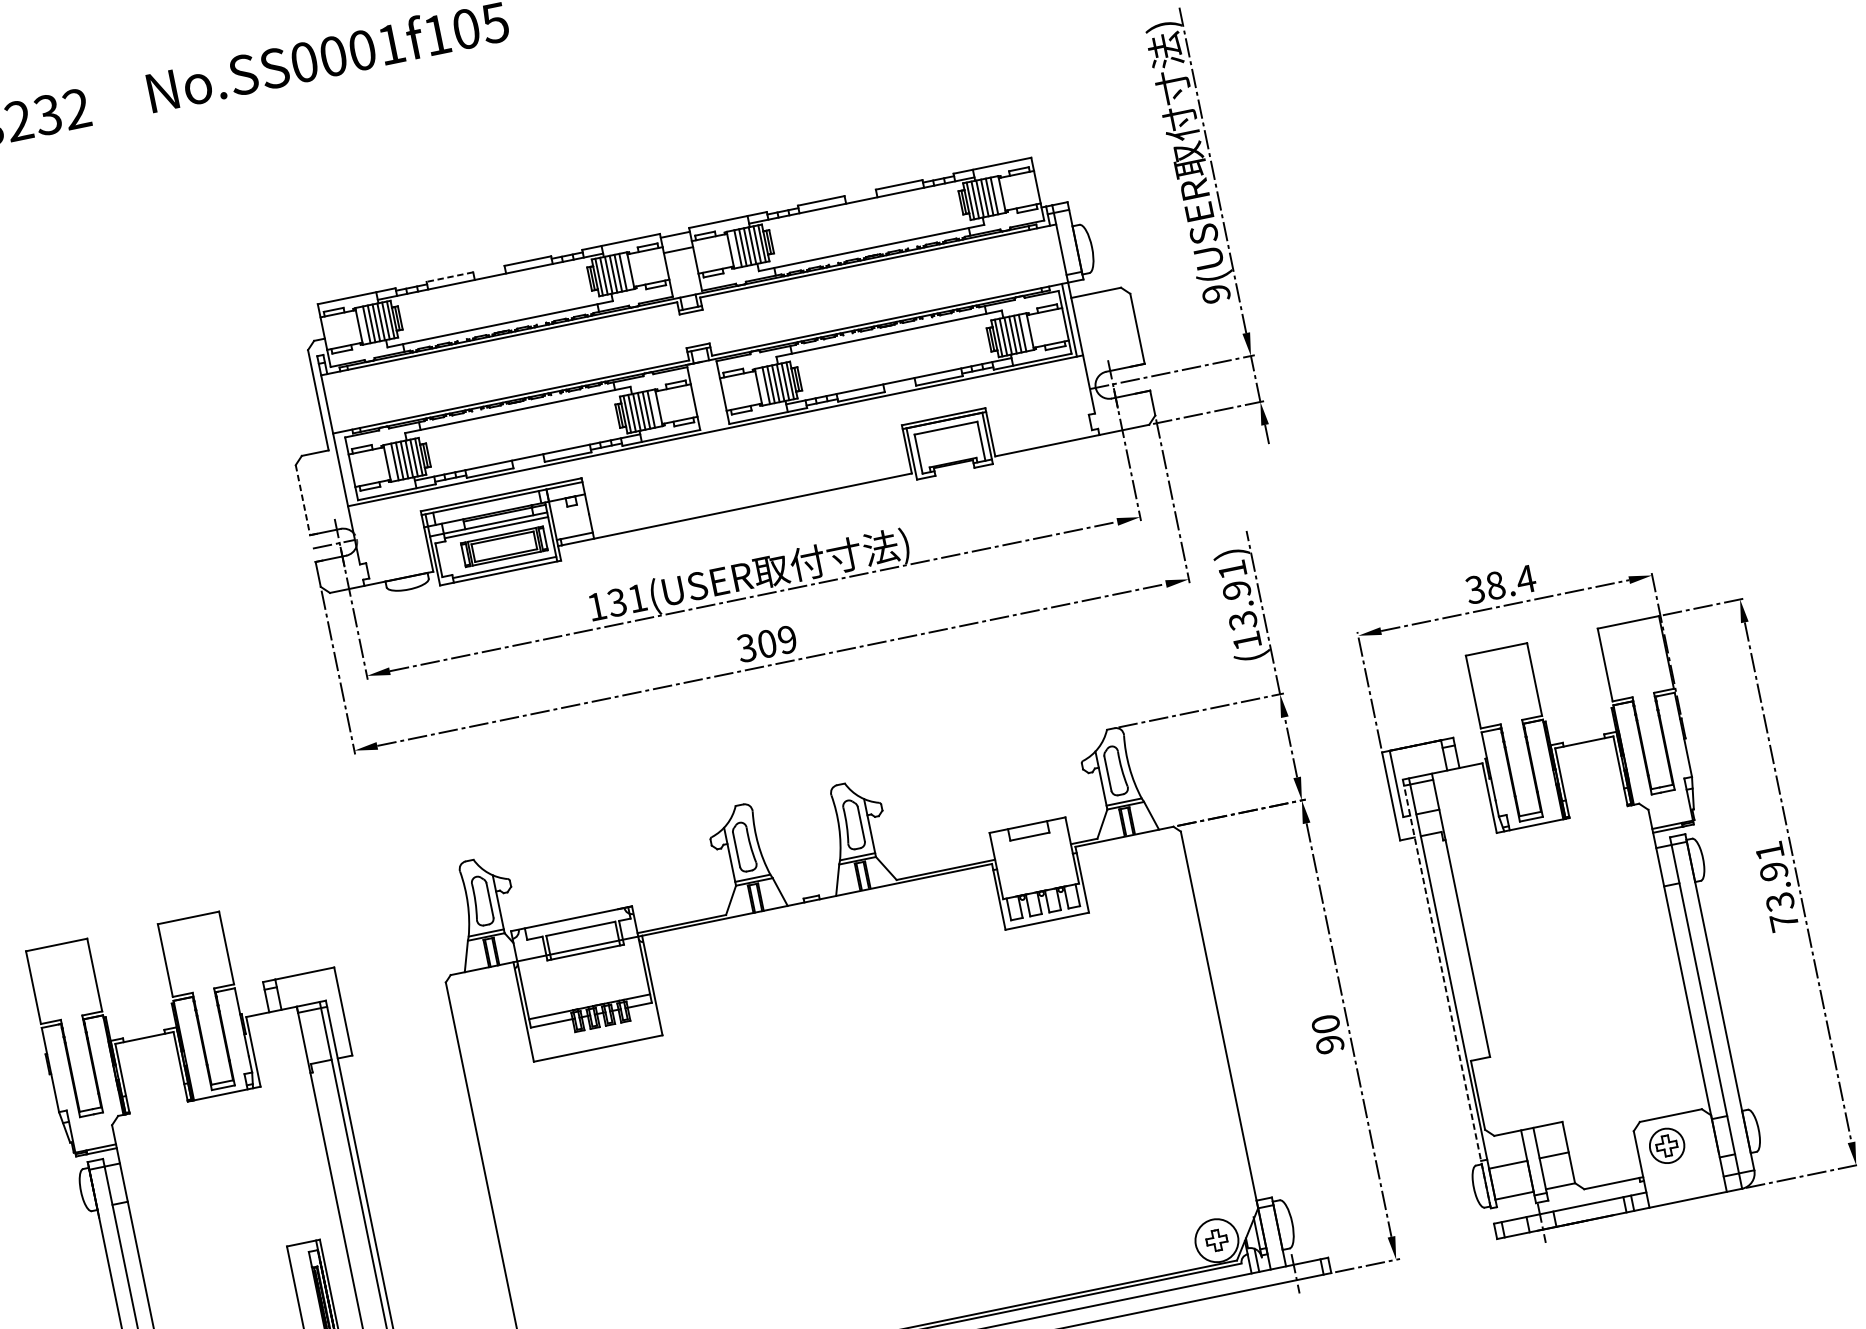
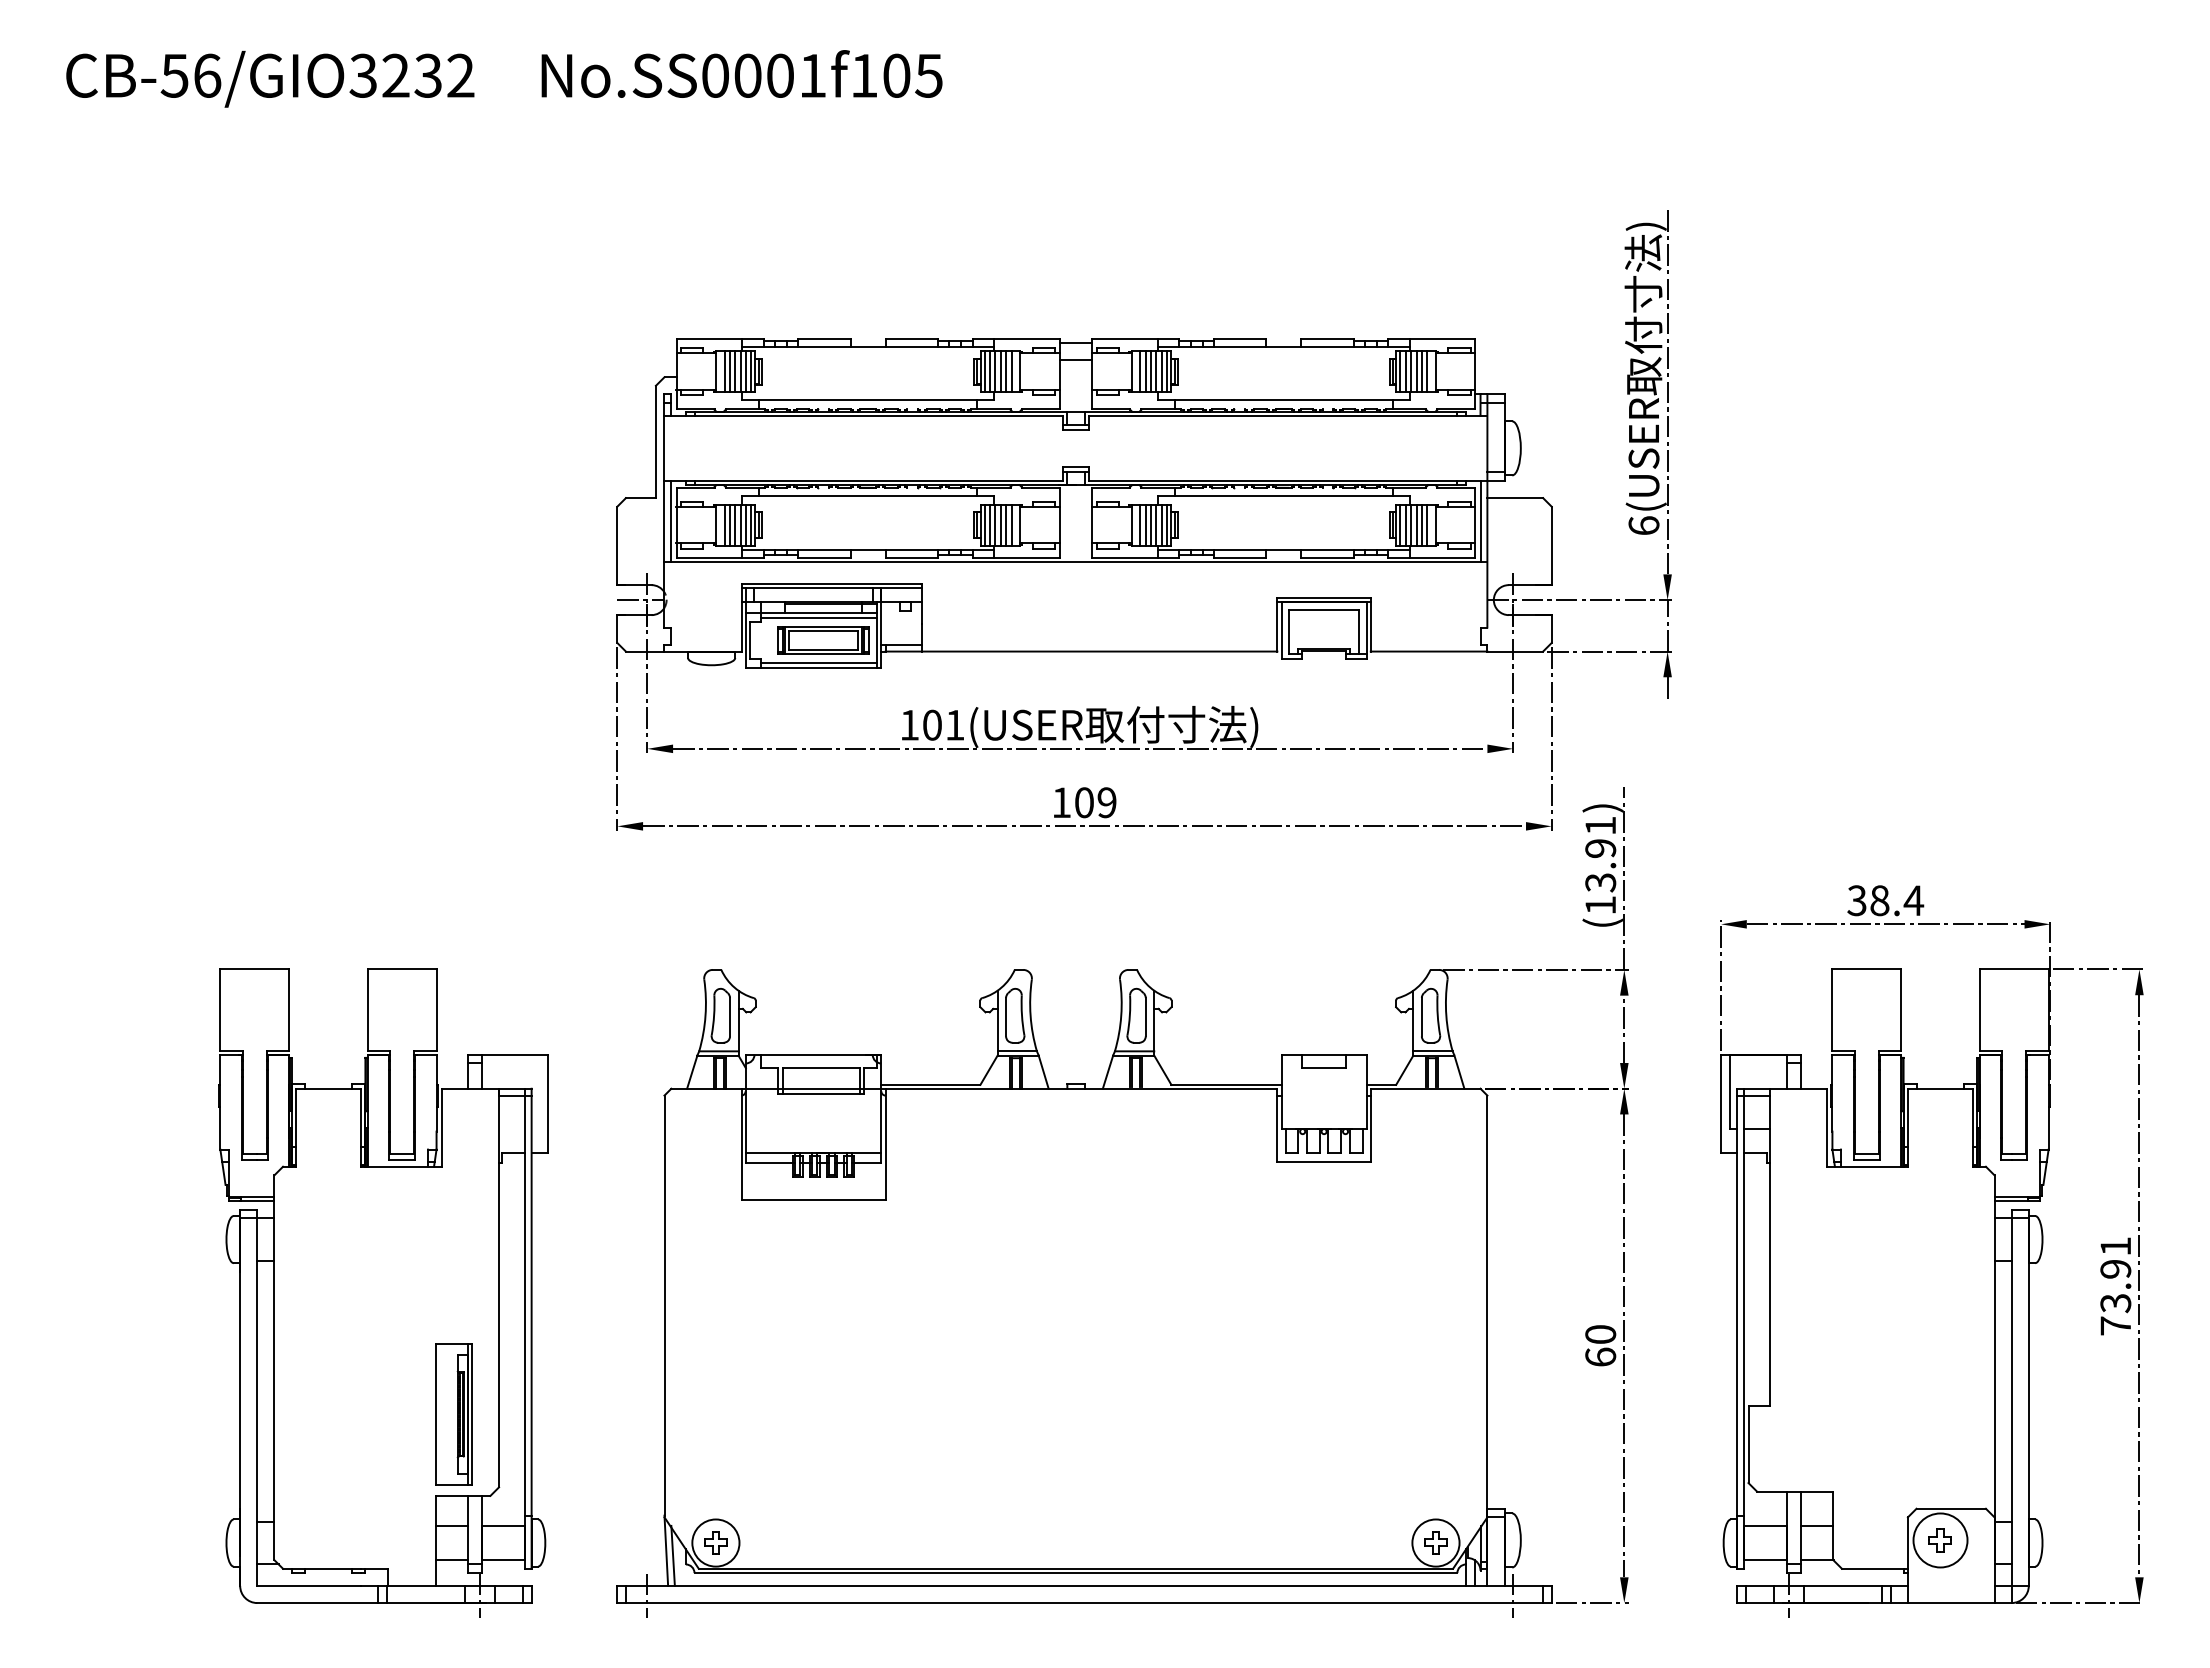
line: (449, 277) -> (823, 338), dashed -> solid
text: (1215, 293) -> (1643, 525), 9(USER -> 6(USER
line: (346, 468) -> (671, 521), added
line: (303, 500) -> (617, 546), dashed -> solid
text: (616, 602) -> (931, 724), 131(USER -> 101(USER
text: (745, 648) -> (1060, 802), 309 -> 109
line: (1447, 994) -> (1737, 1329), dashed -> solid
text: (1329, 1043) -> (1600, 1356), 90 -> 60
circle: (1667, 1145) -> (1940, 1540), size x1.43

